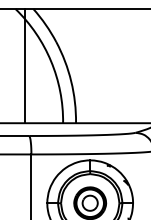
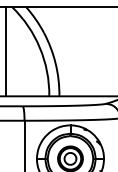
line: (24, 65) -> (6, 51), moved

